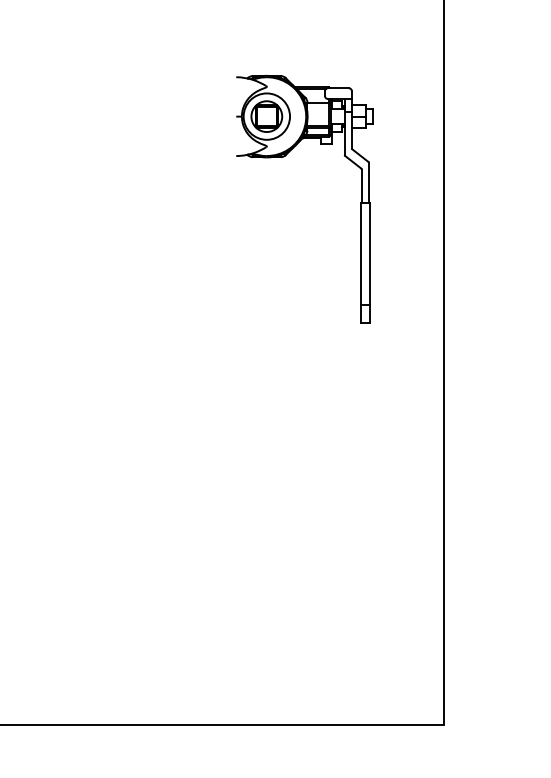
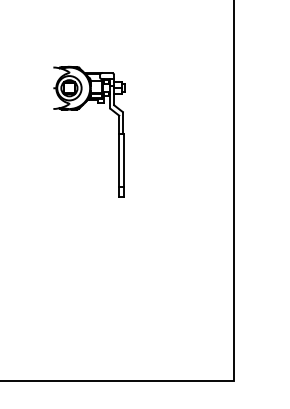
part: (284, 158) -> (78, 110), moved

